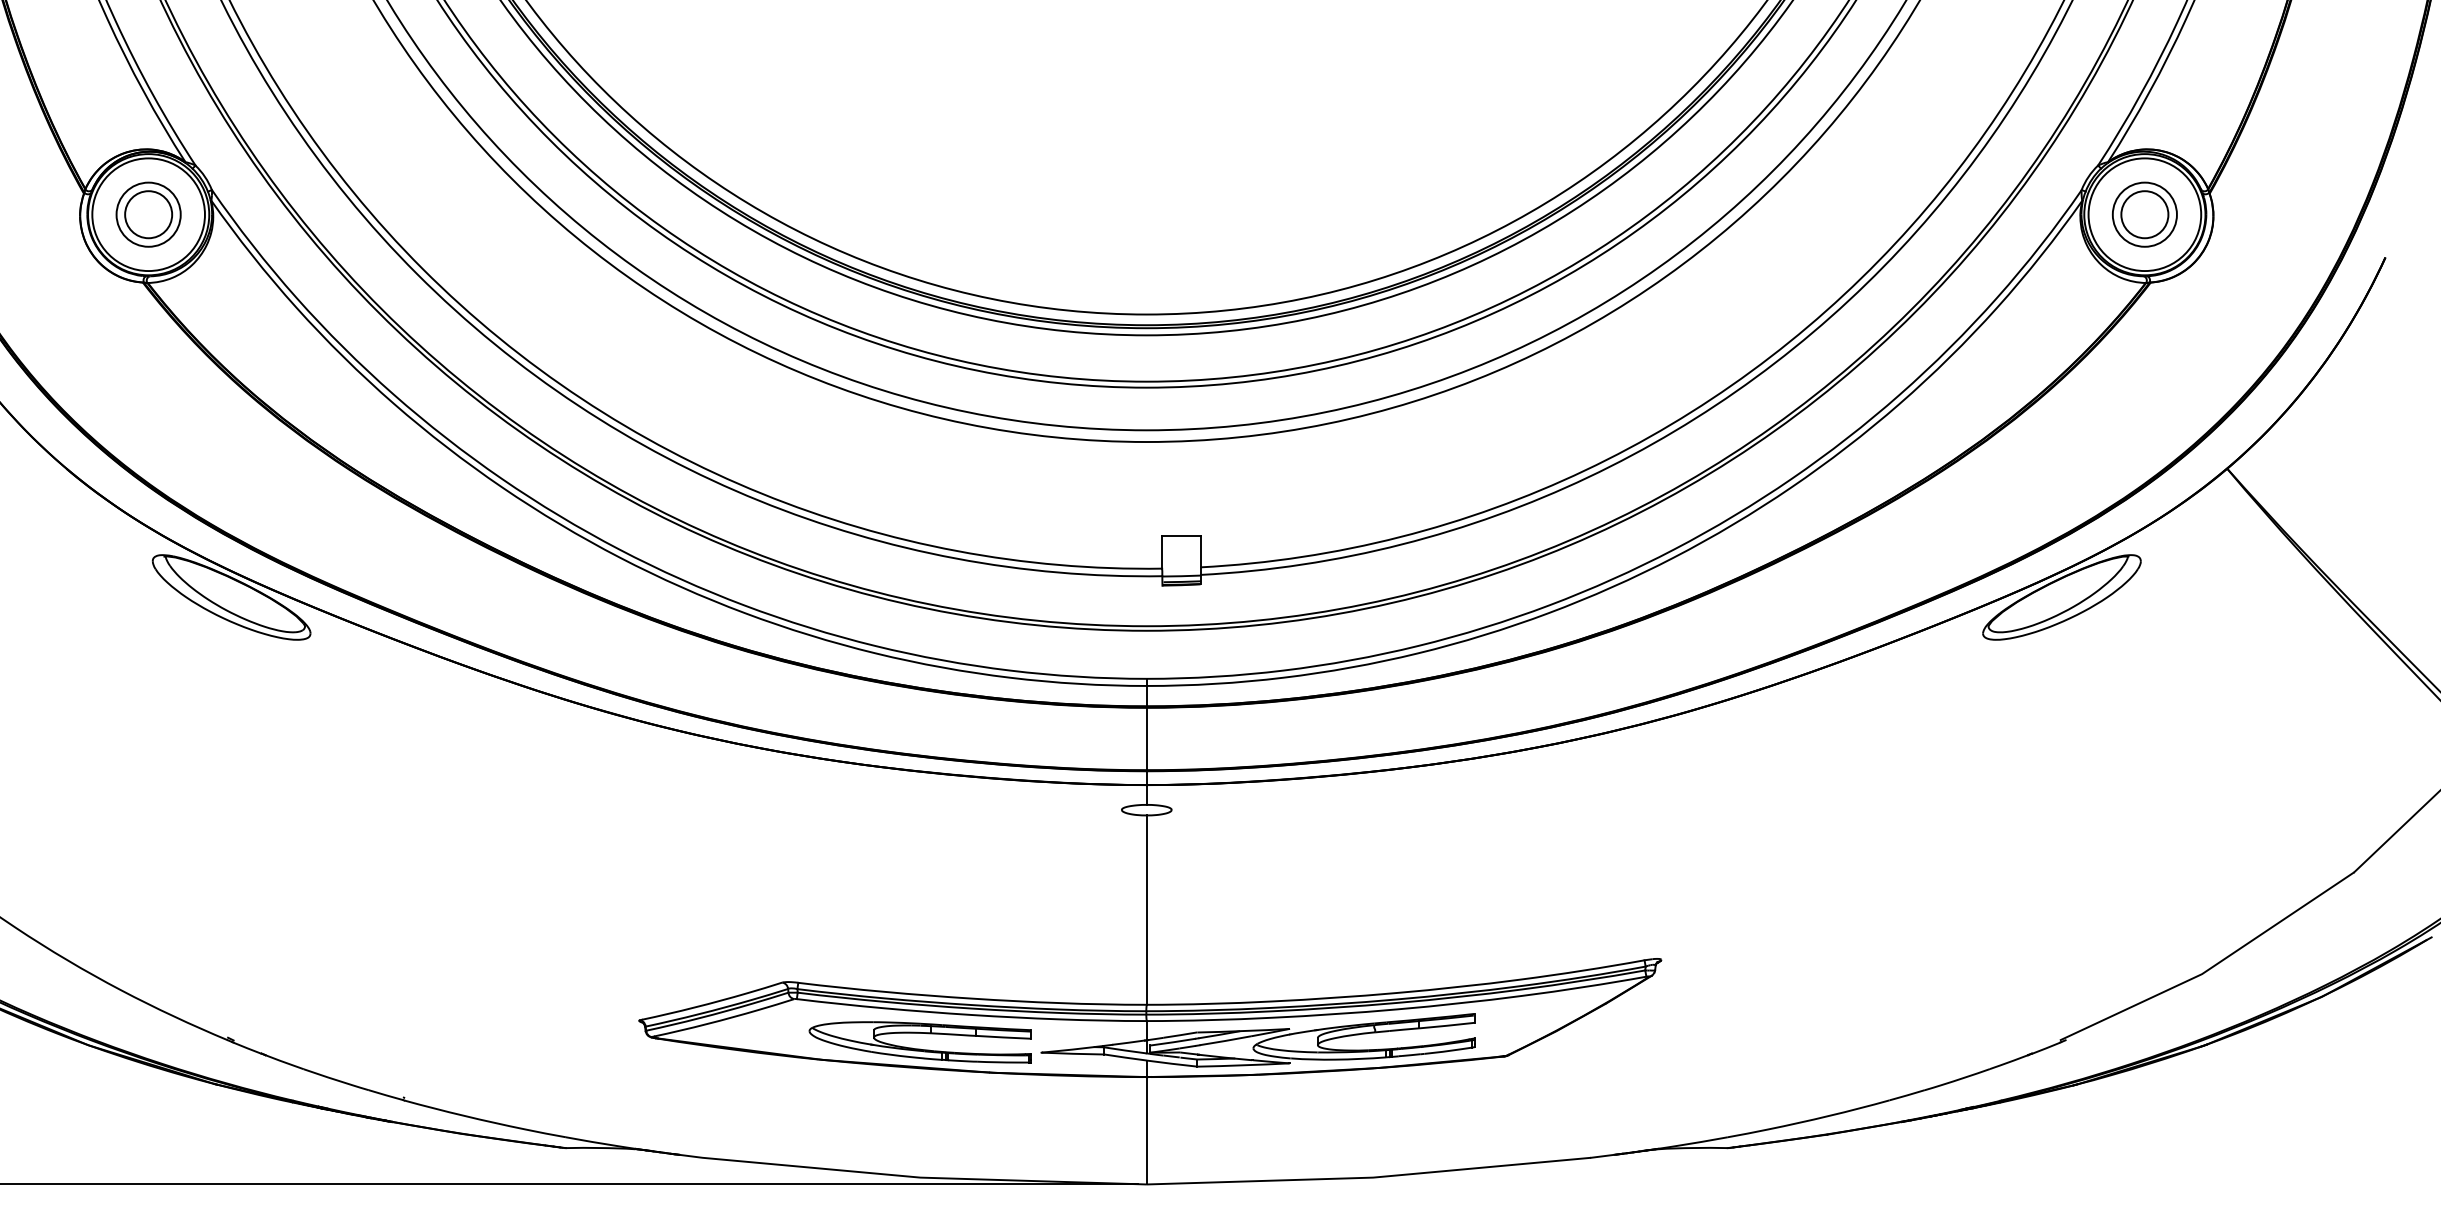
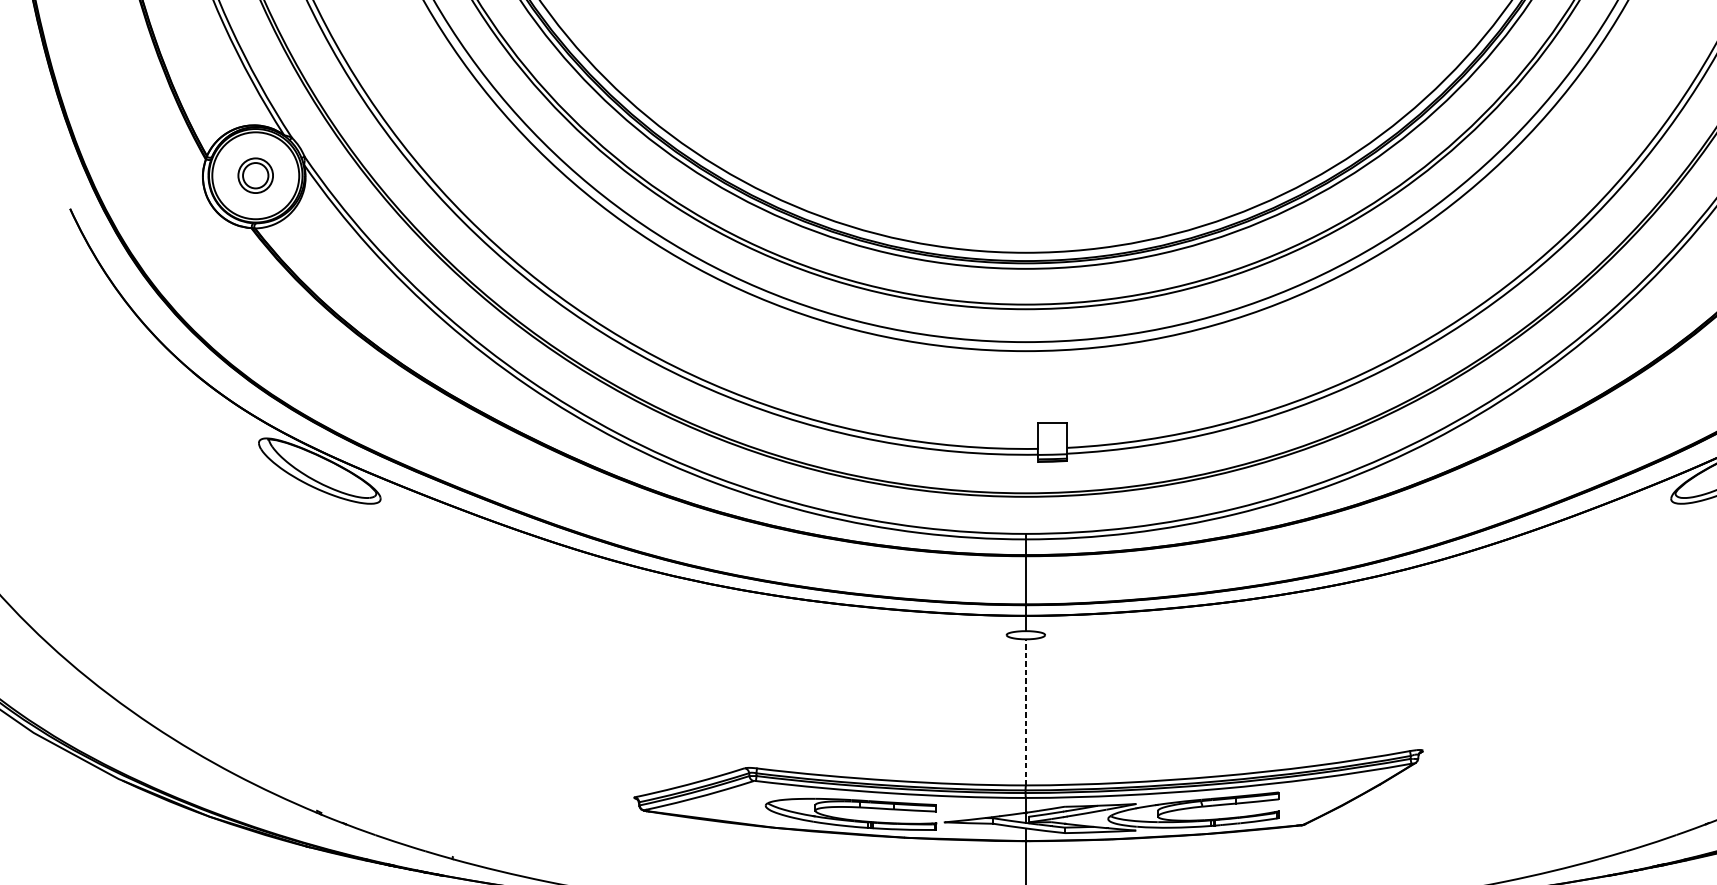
part: (148, 214) -> (255, 175), size x0.7
line: (1146, 910) -> (1025, 712), solid -> dashed

